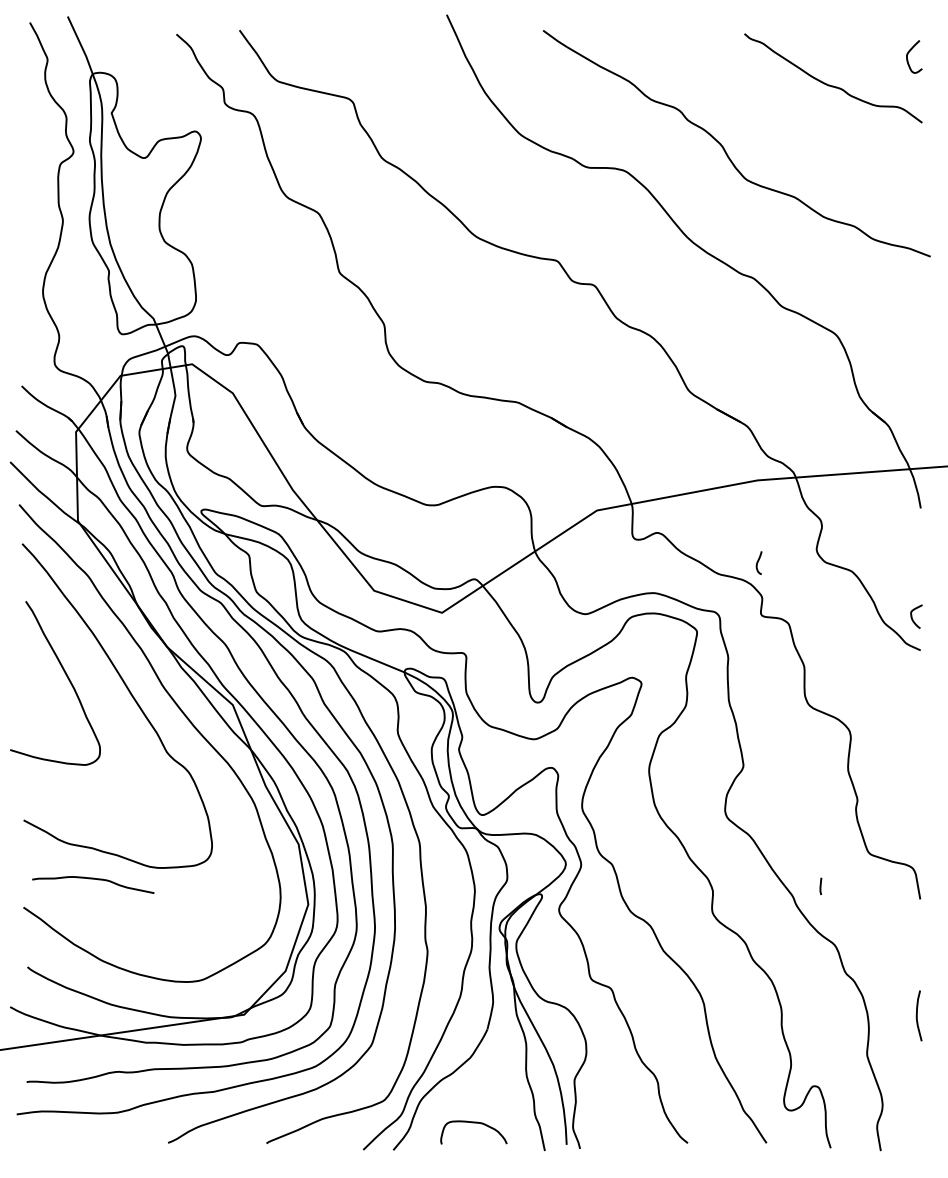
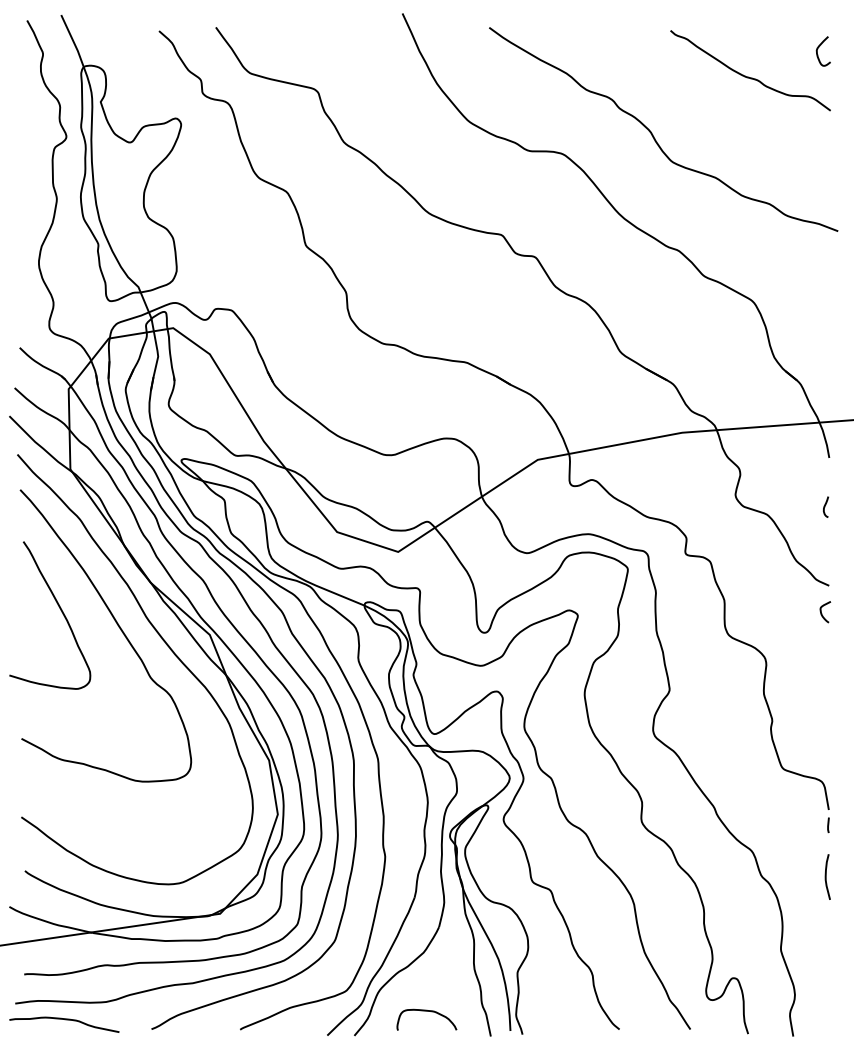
curve: (758, 562) -> (825, 506), moved
curve: (912, 616) -> (821, 611), moved
curve: (93, 879) -> (64, 1019), moved
line: (820, 886) -> (828, 825), moved
curve: (917, 1015) -> (826, 876), moved

